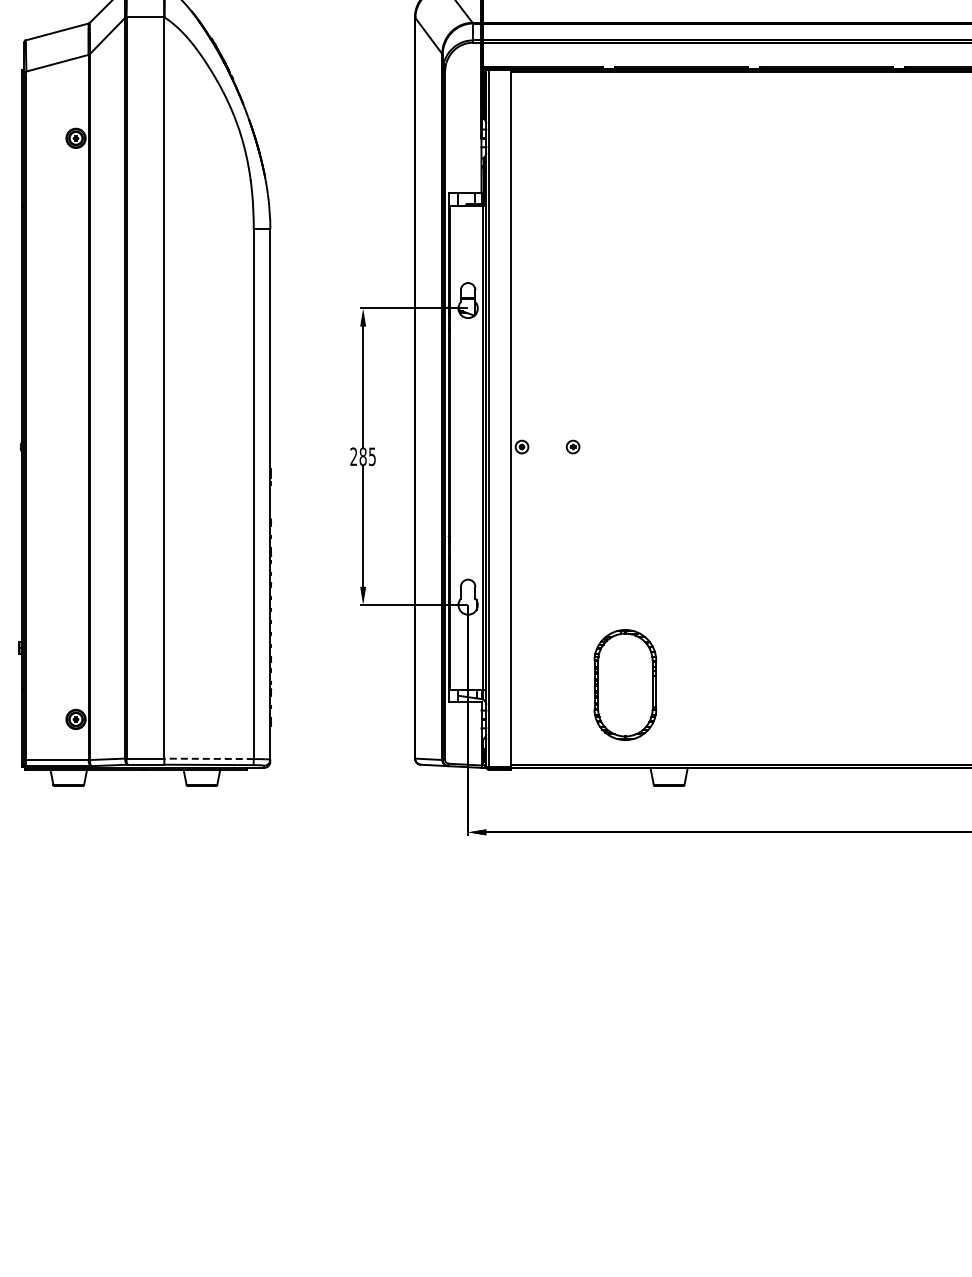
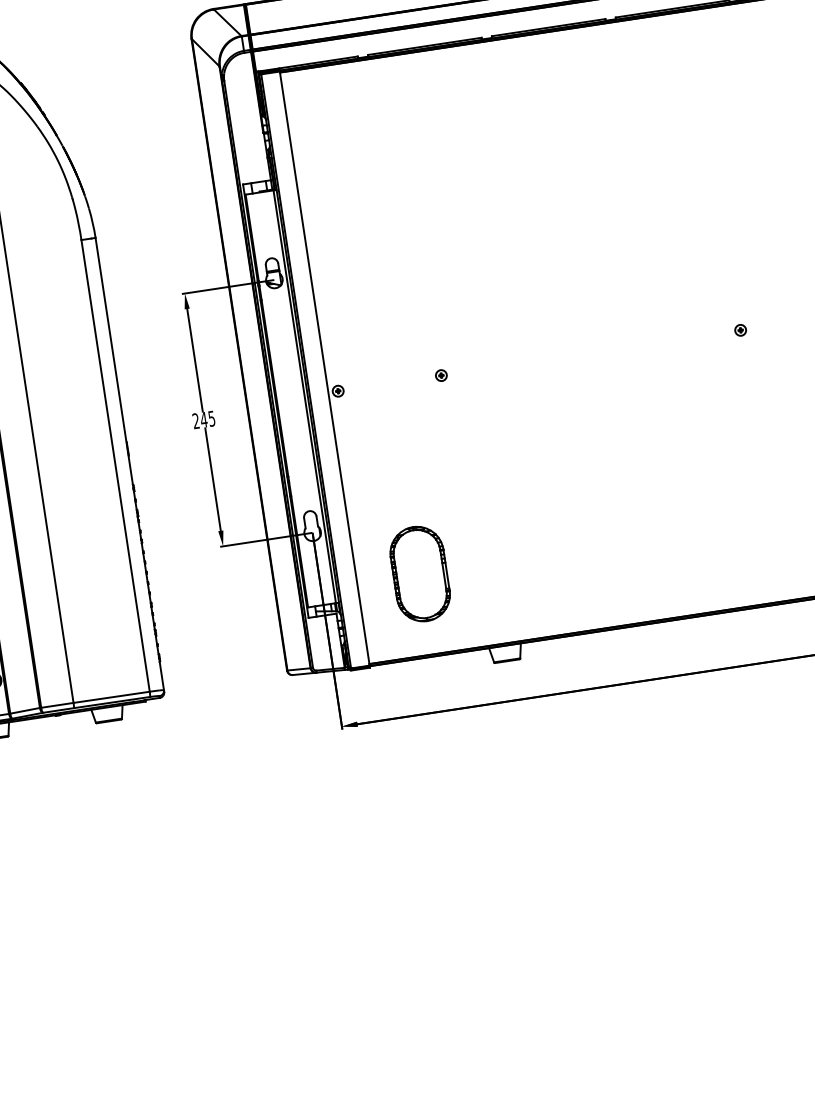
part: (572, 446) -> (440, 375), moved
text: (362, 456) -> (203, 419), 285 -> 245
part: (625, 684) -> (420, 573), moved
line: (209, 758) -> (111, 696), dashed -> solid

